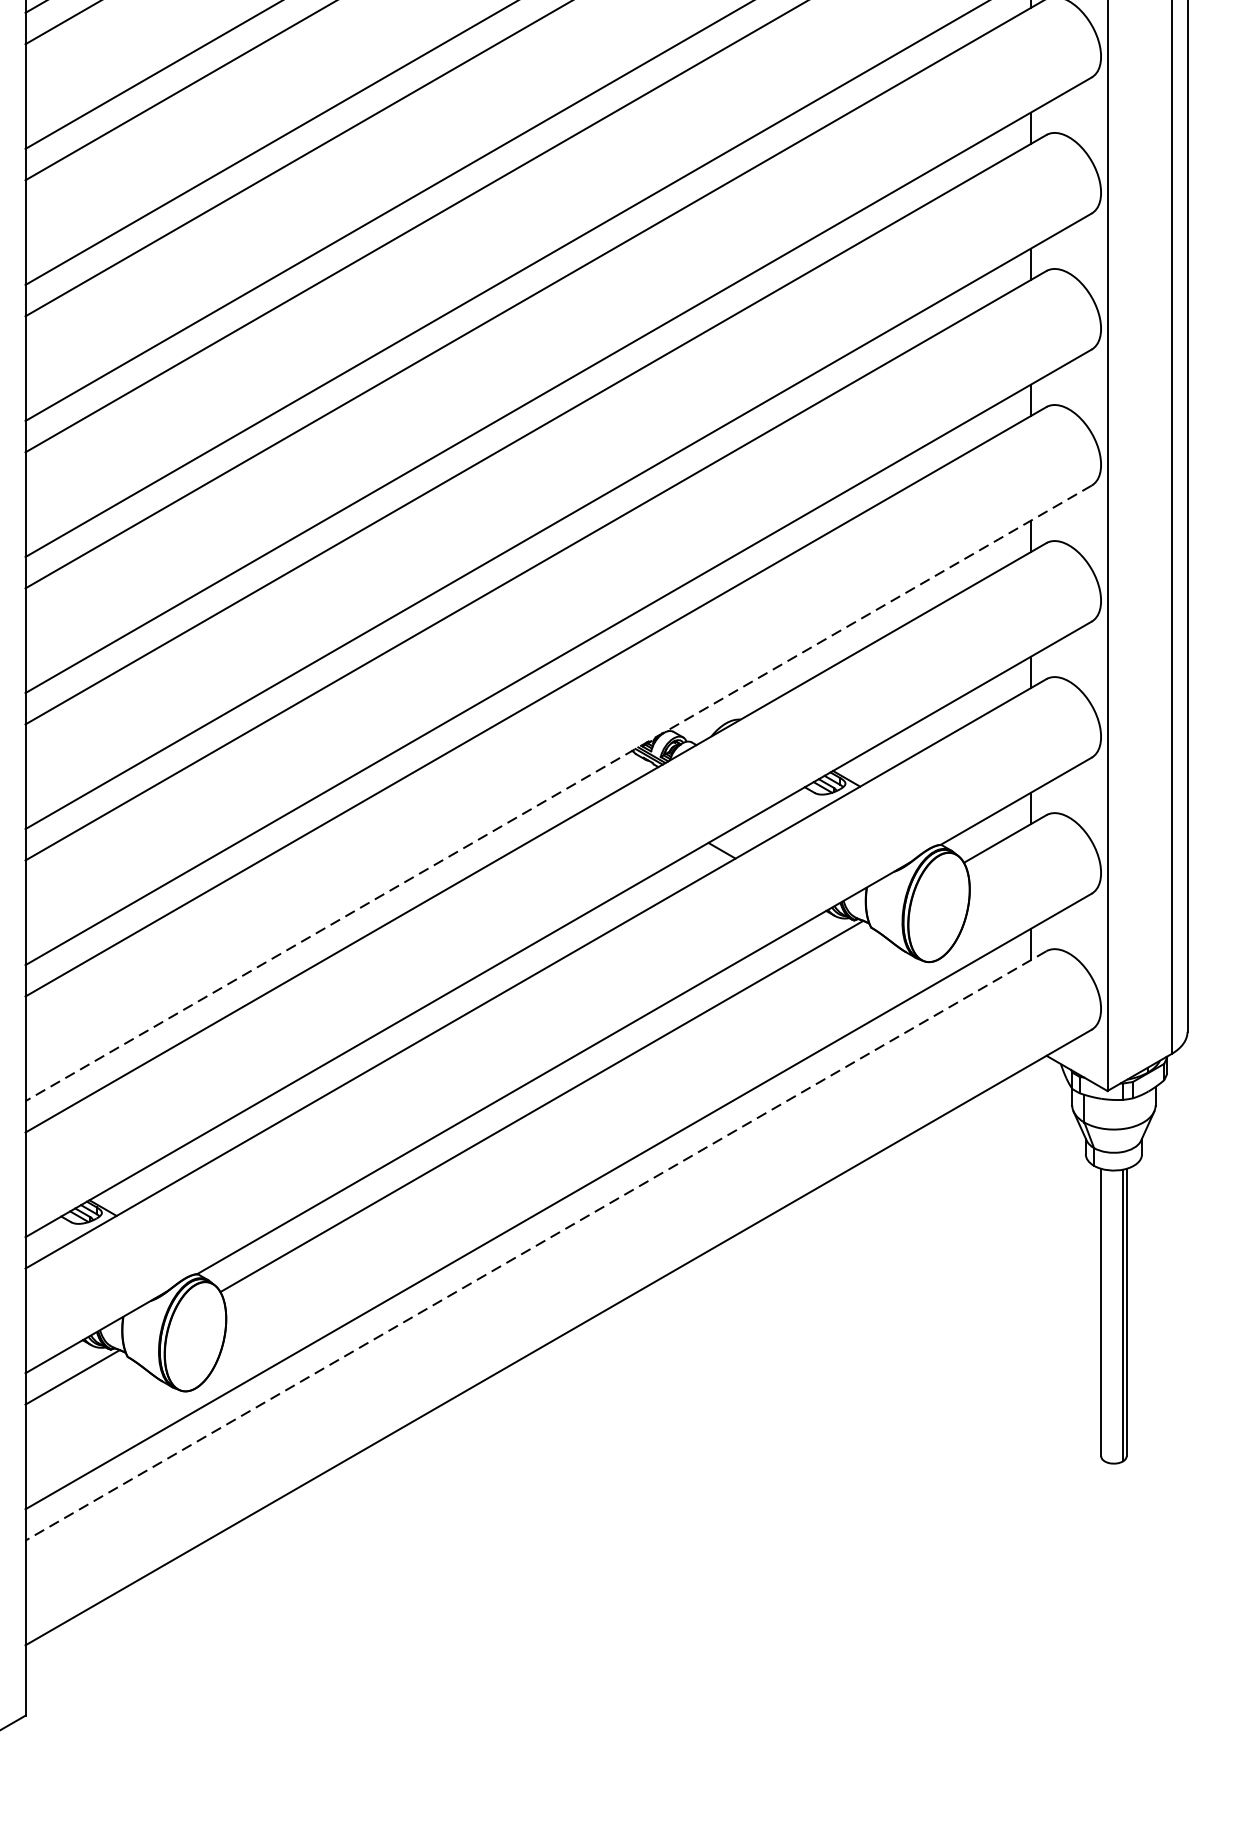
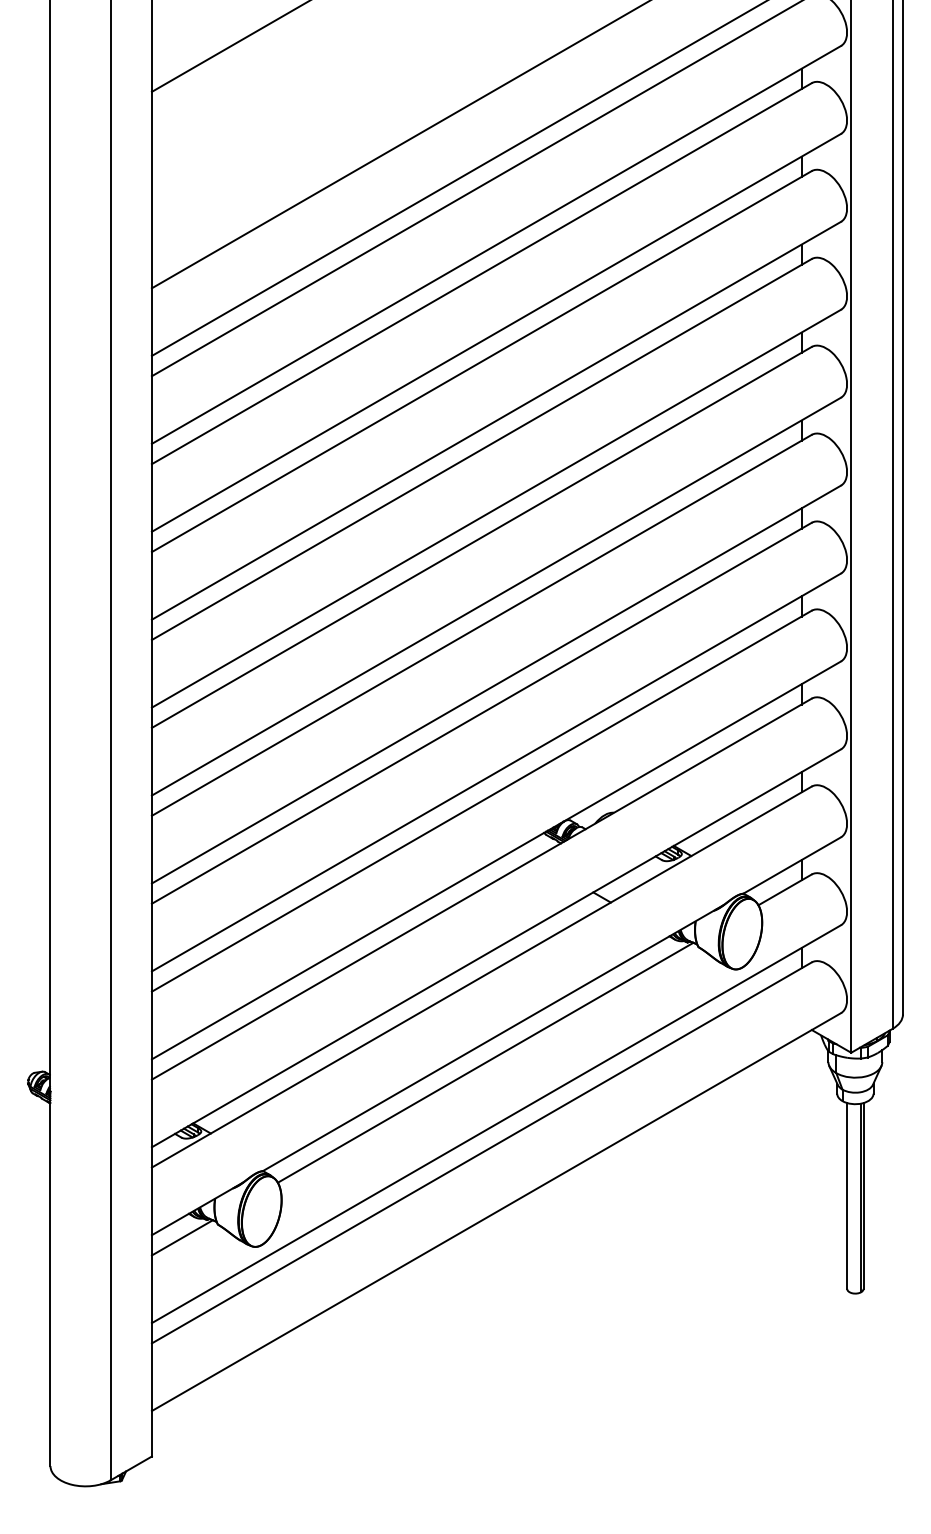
line: (558, 793) -> (496, 860), dashed -> solid
line: (535, 1245) -> (481, 1152), dashed -> solid

